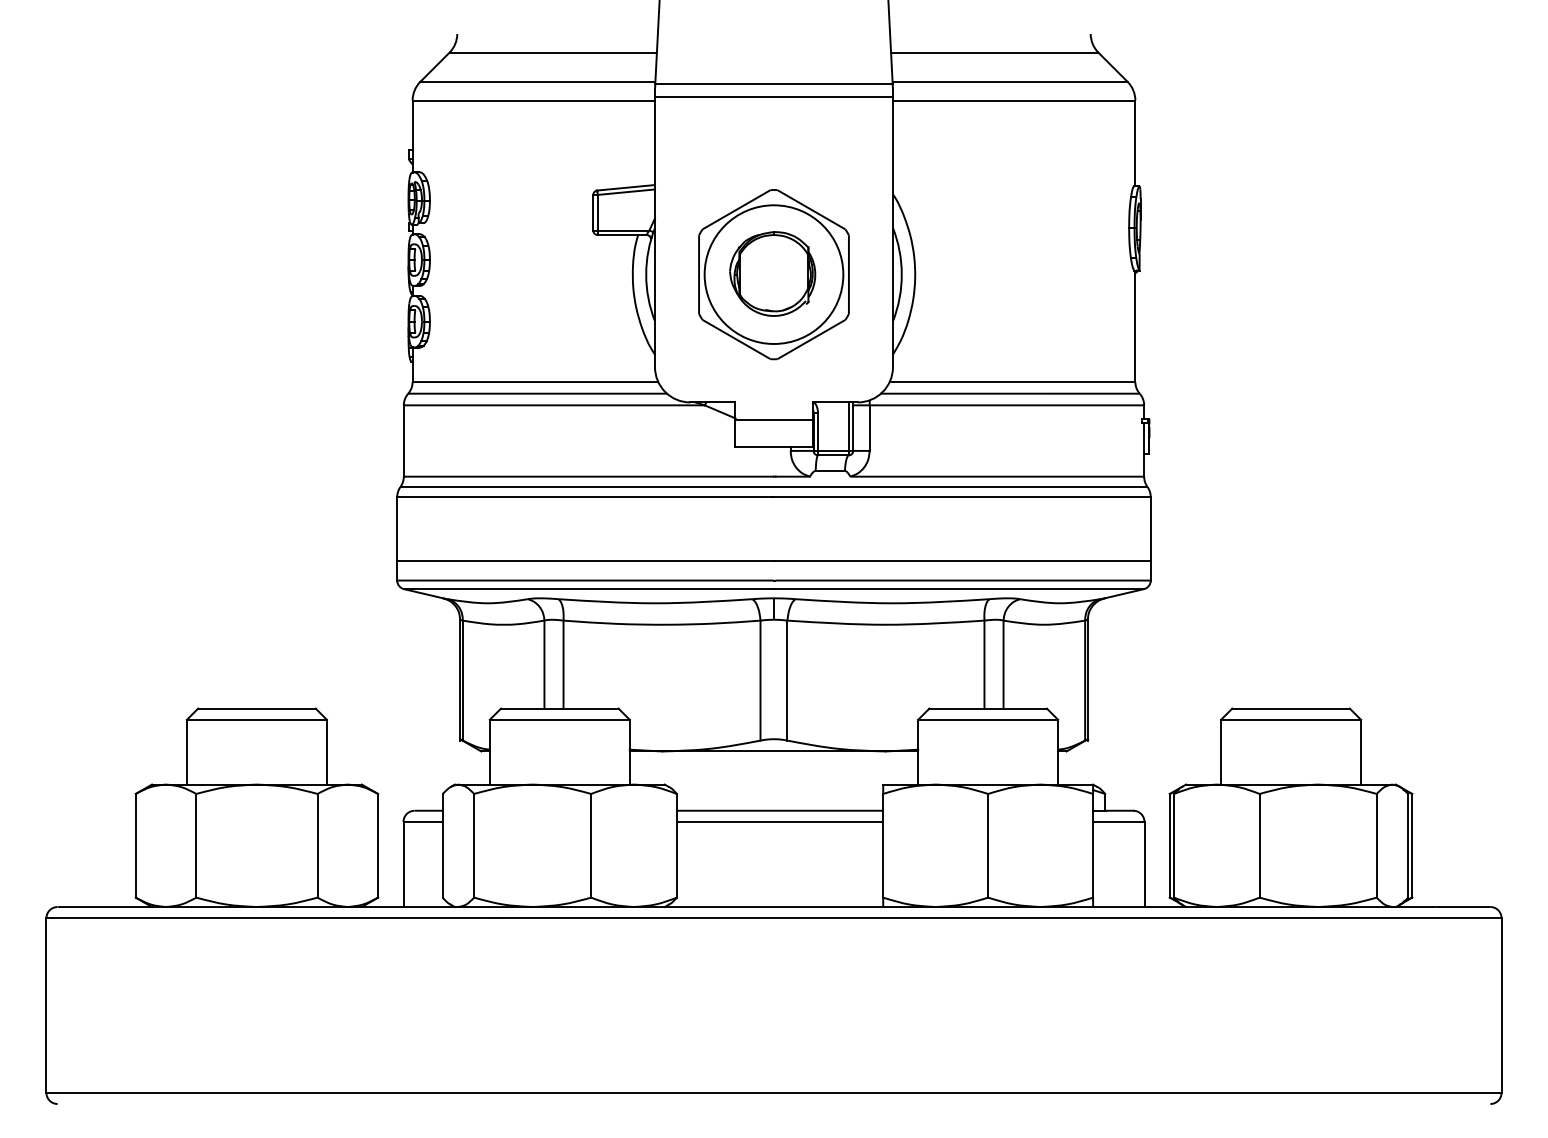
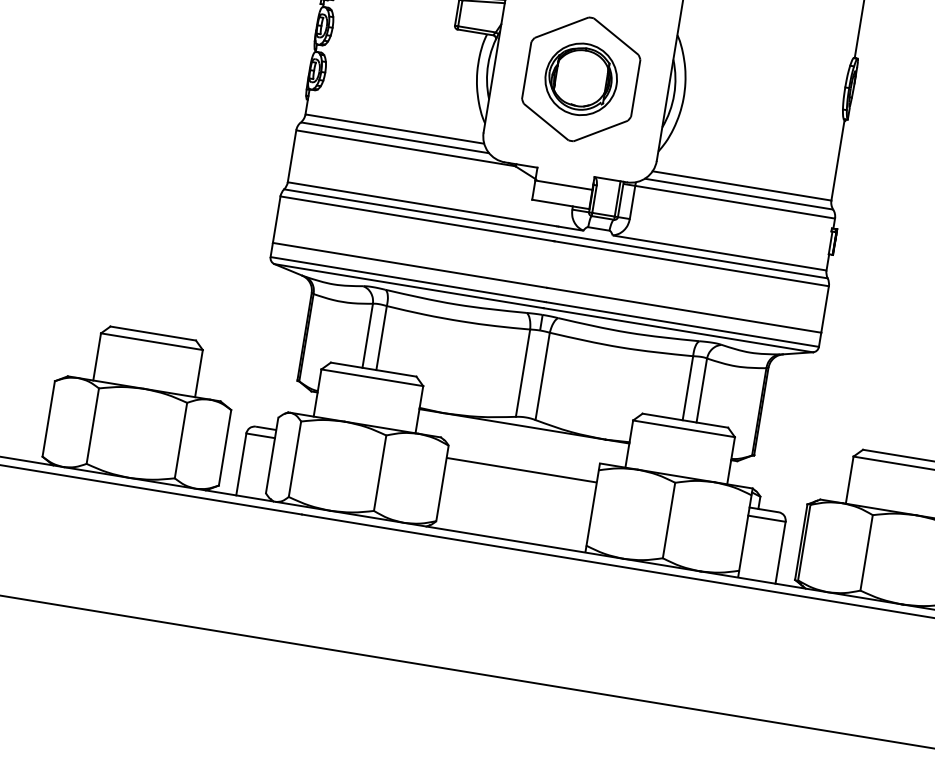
circle: (773, 274) -> (580, 79), size x0.7
line: (779, 821) -> (520, 477), removed

